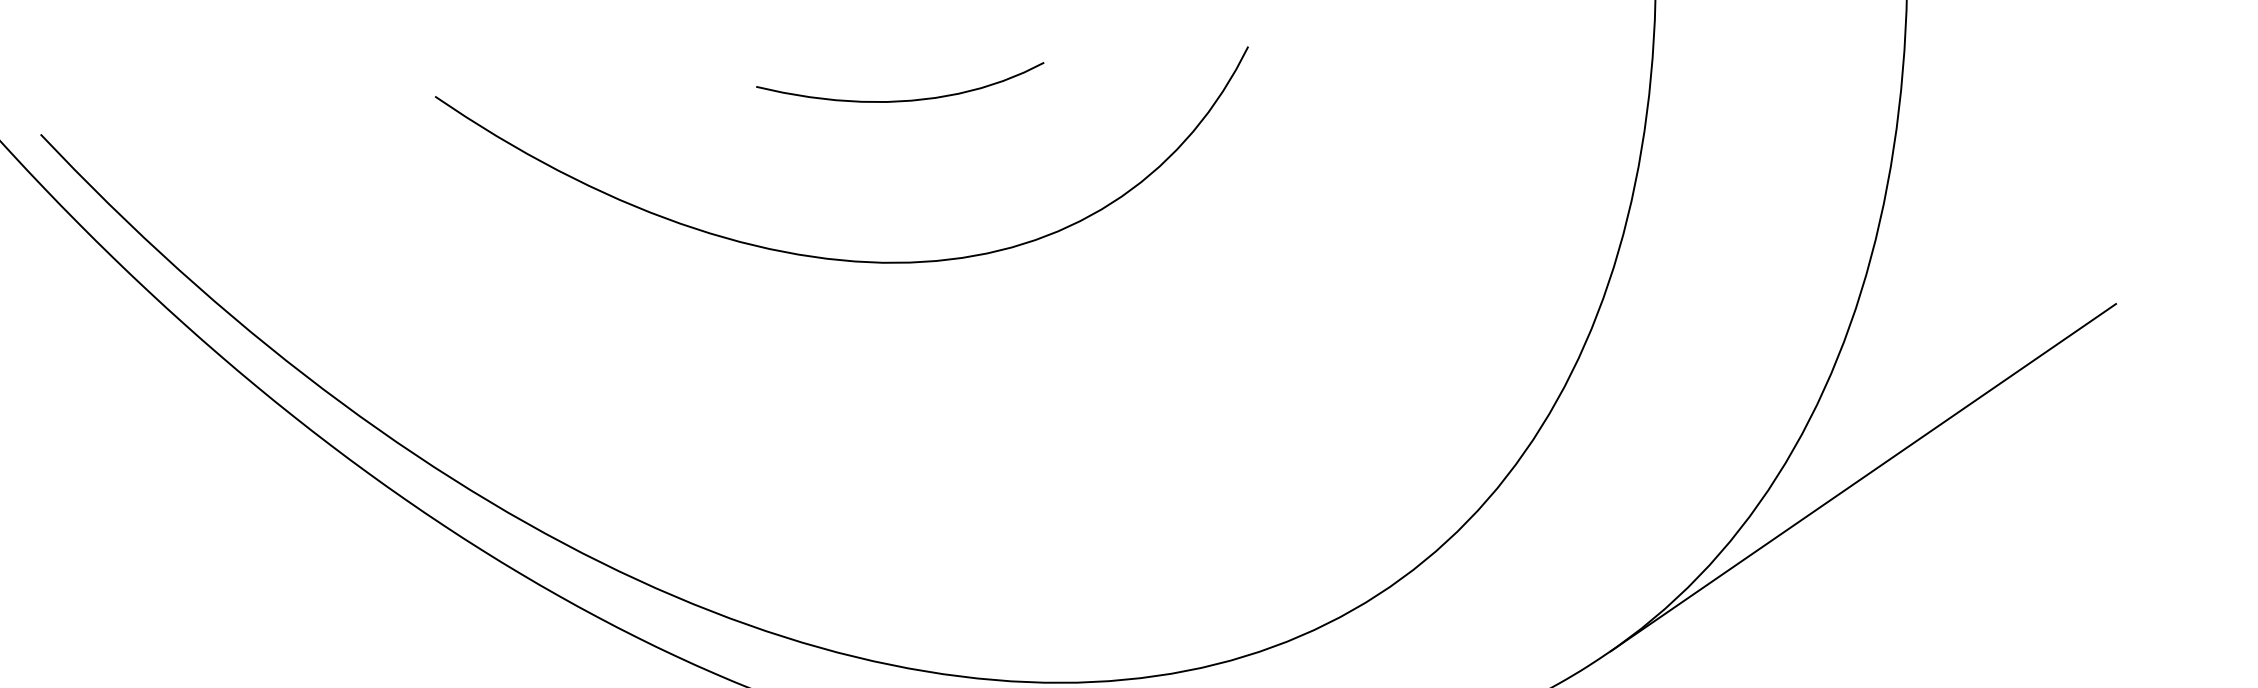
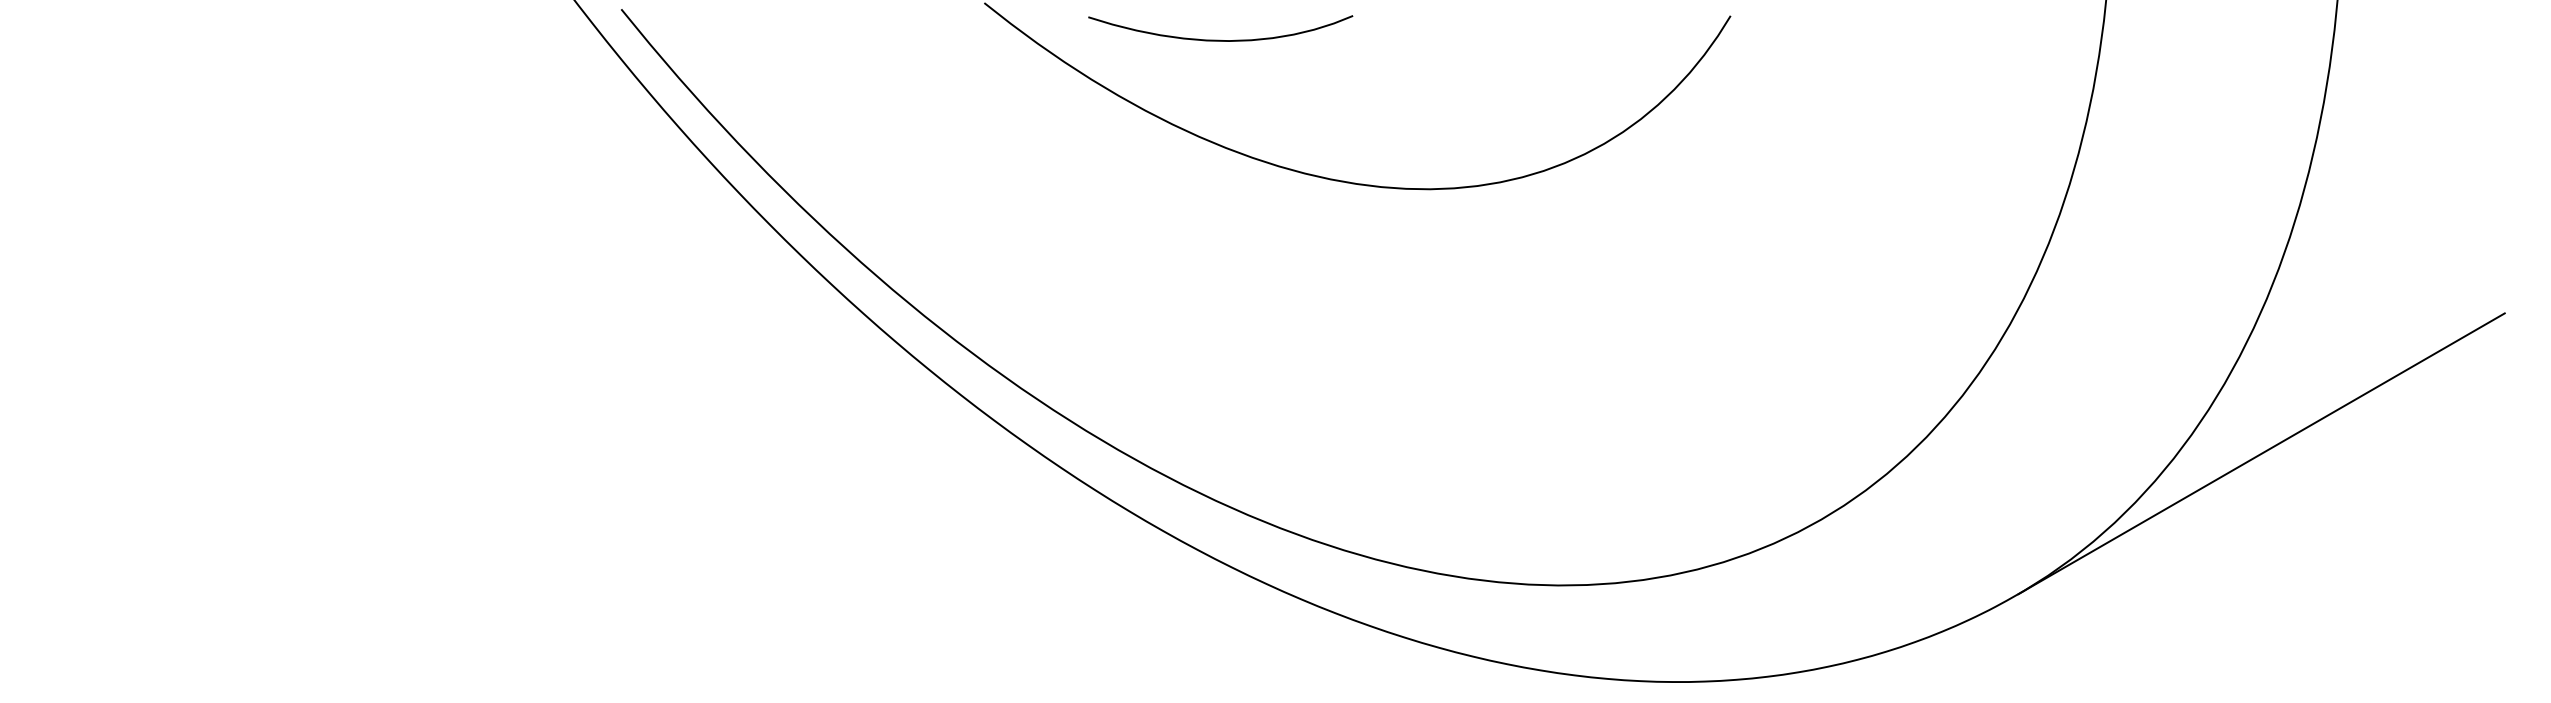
curve: (901, 99) -> (1220, 39), moved

